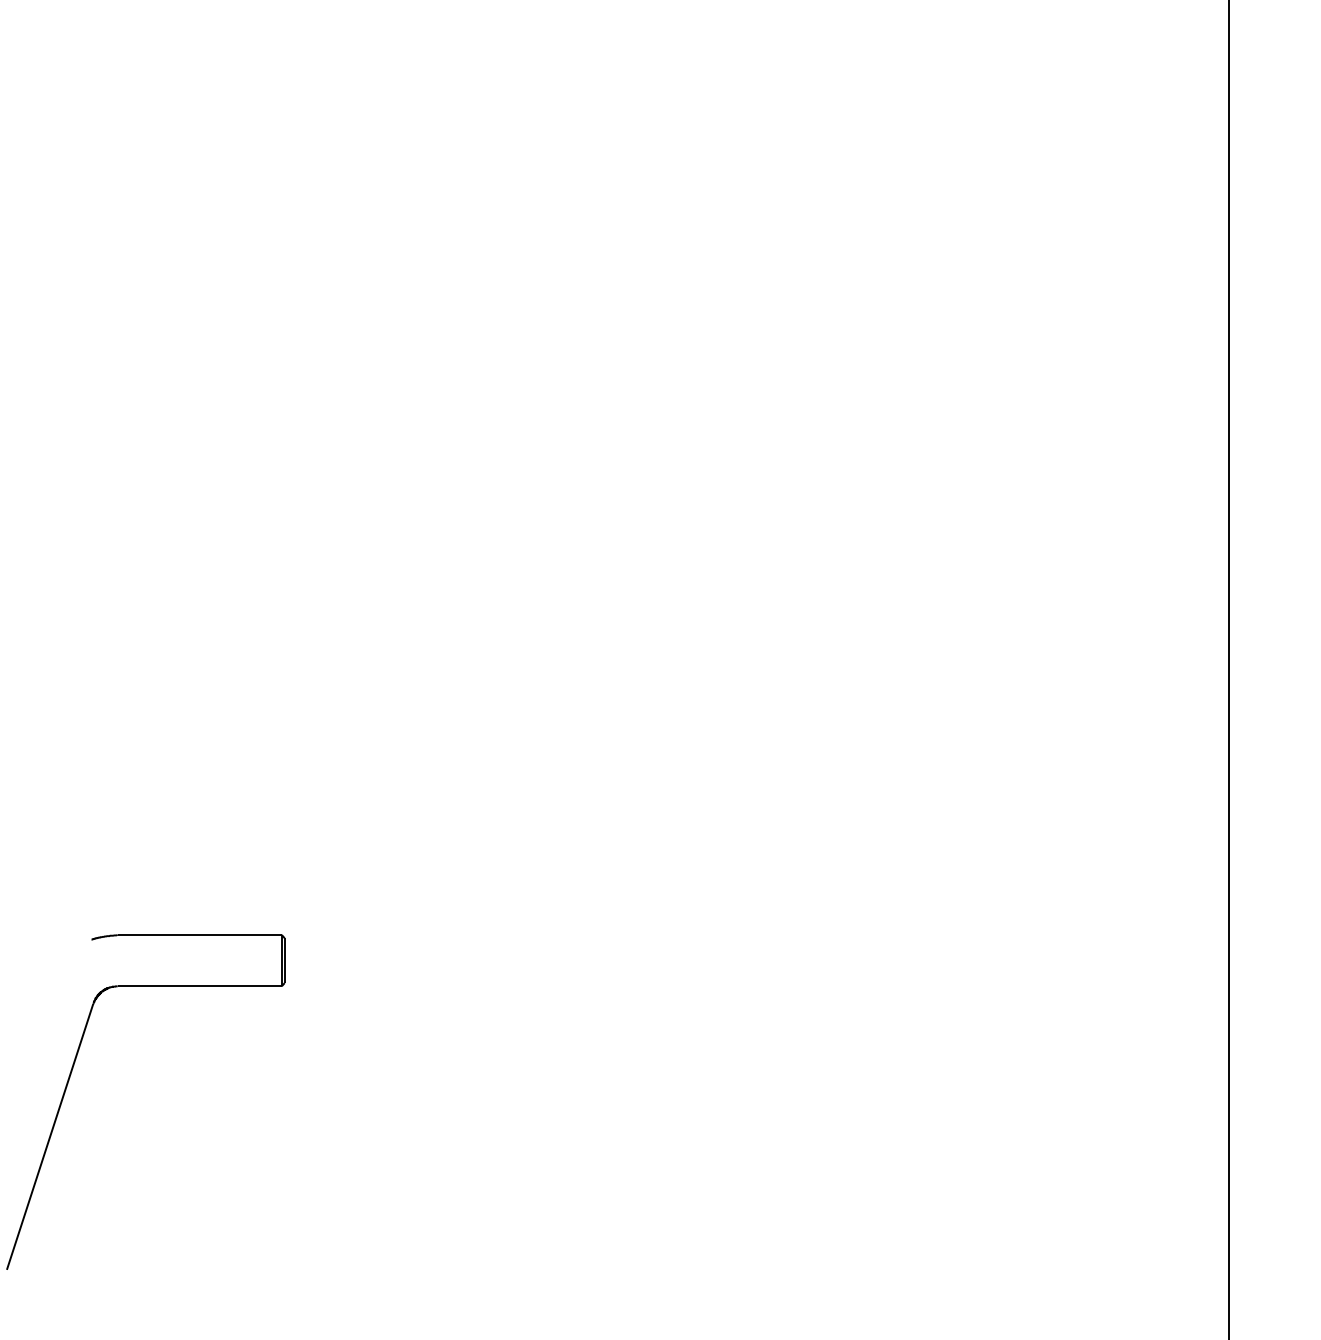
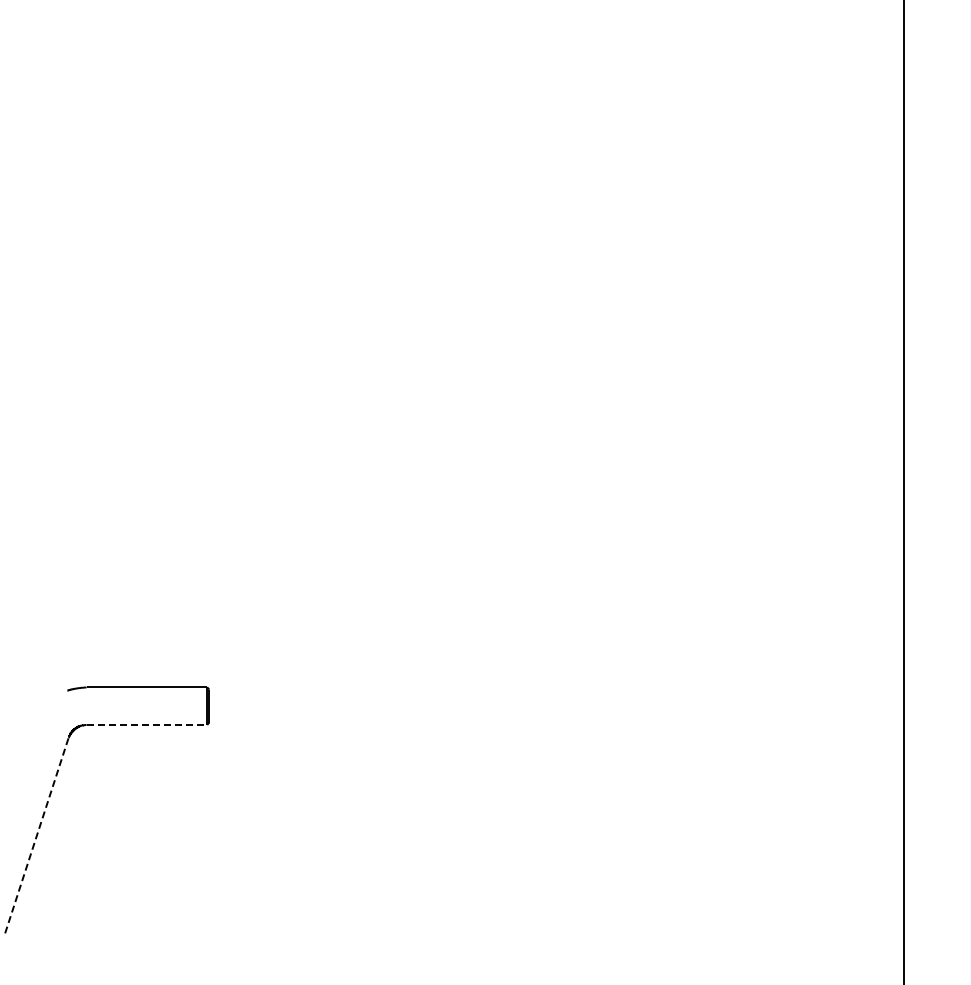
line: (200, 985) -> (147, 724), solid -> dashed
line: (49, 1136) -> (36, 835), solid -> dashed

